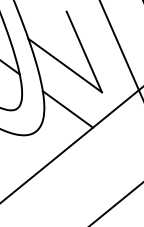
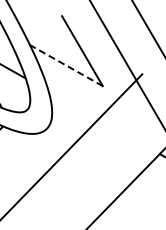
line: (65, 65) -> (66, 65), solid -> dashed
line: (67, 109) -> (73, 105), removed

